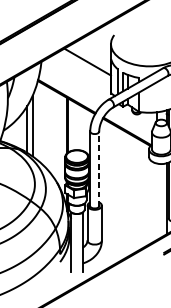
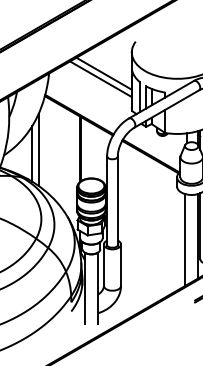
line: (84, 66) -> (100, 79), added
line: (98, 168) -> (117, 200), dashed -> solid
line: (155, 202) -> (184, 240), added

